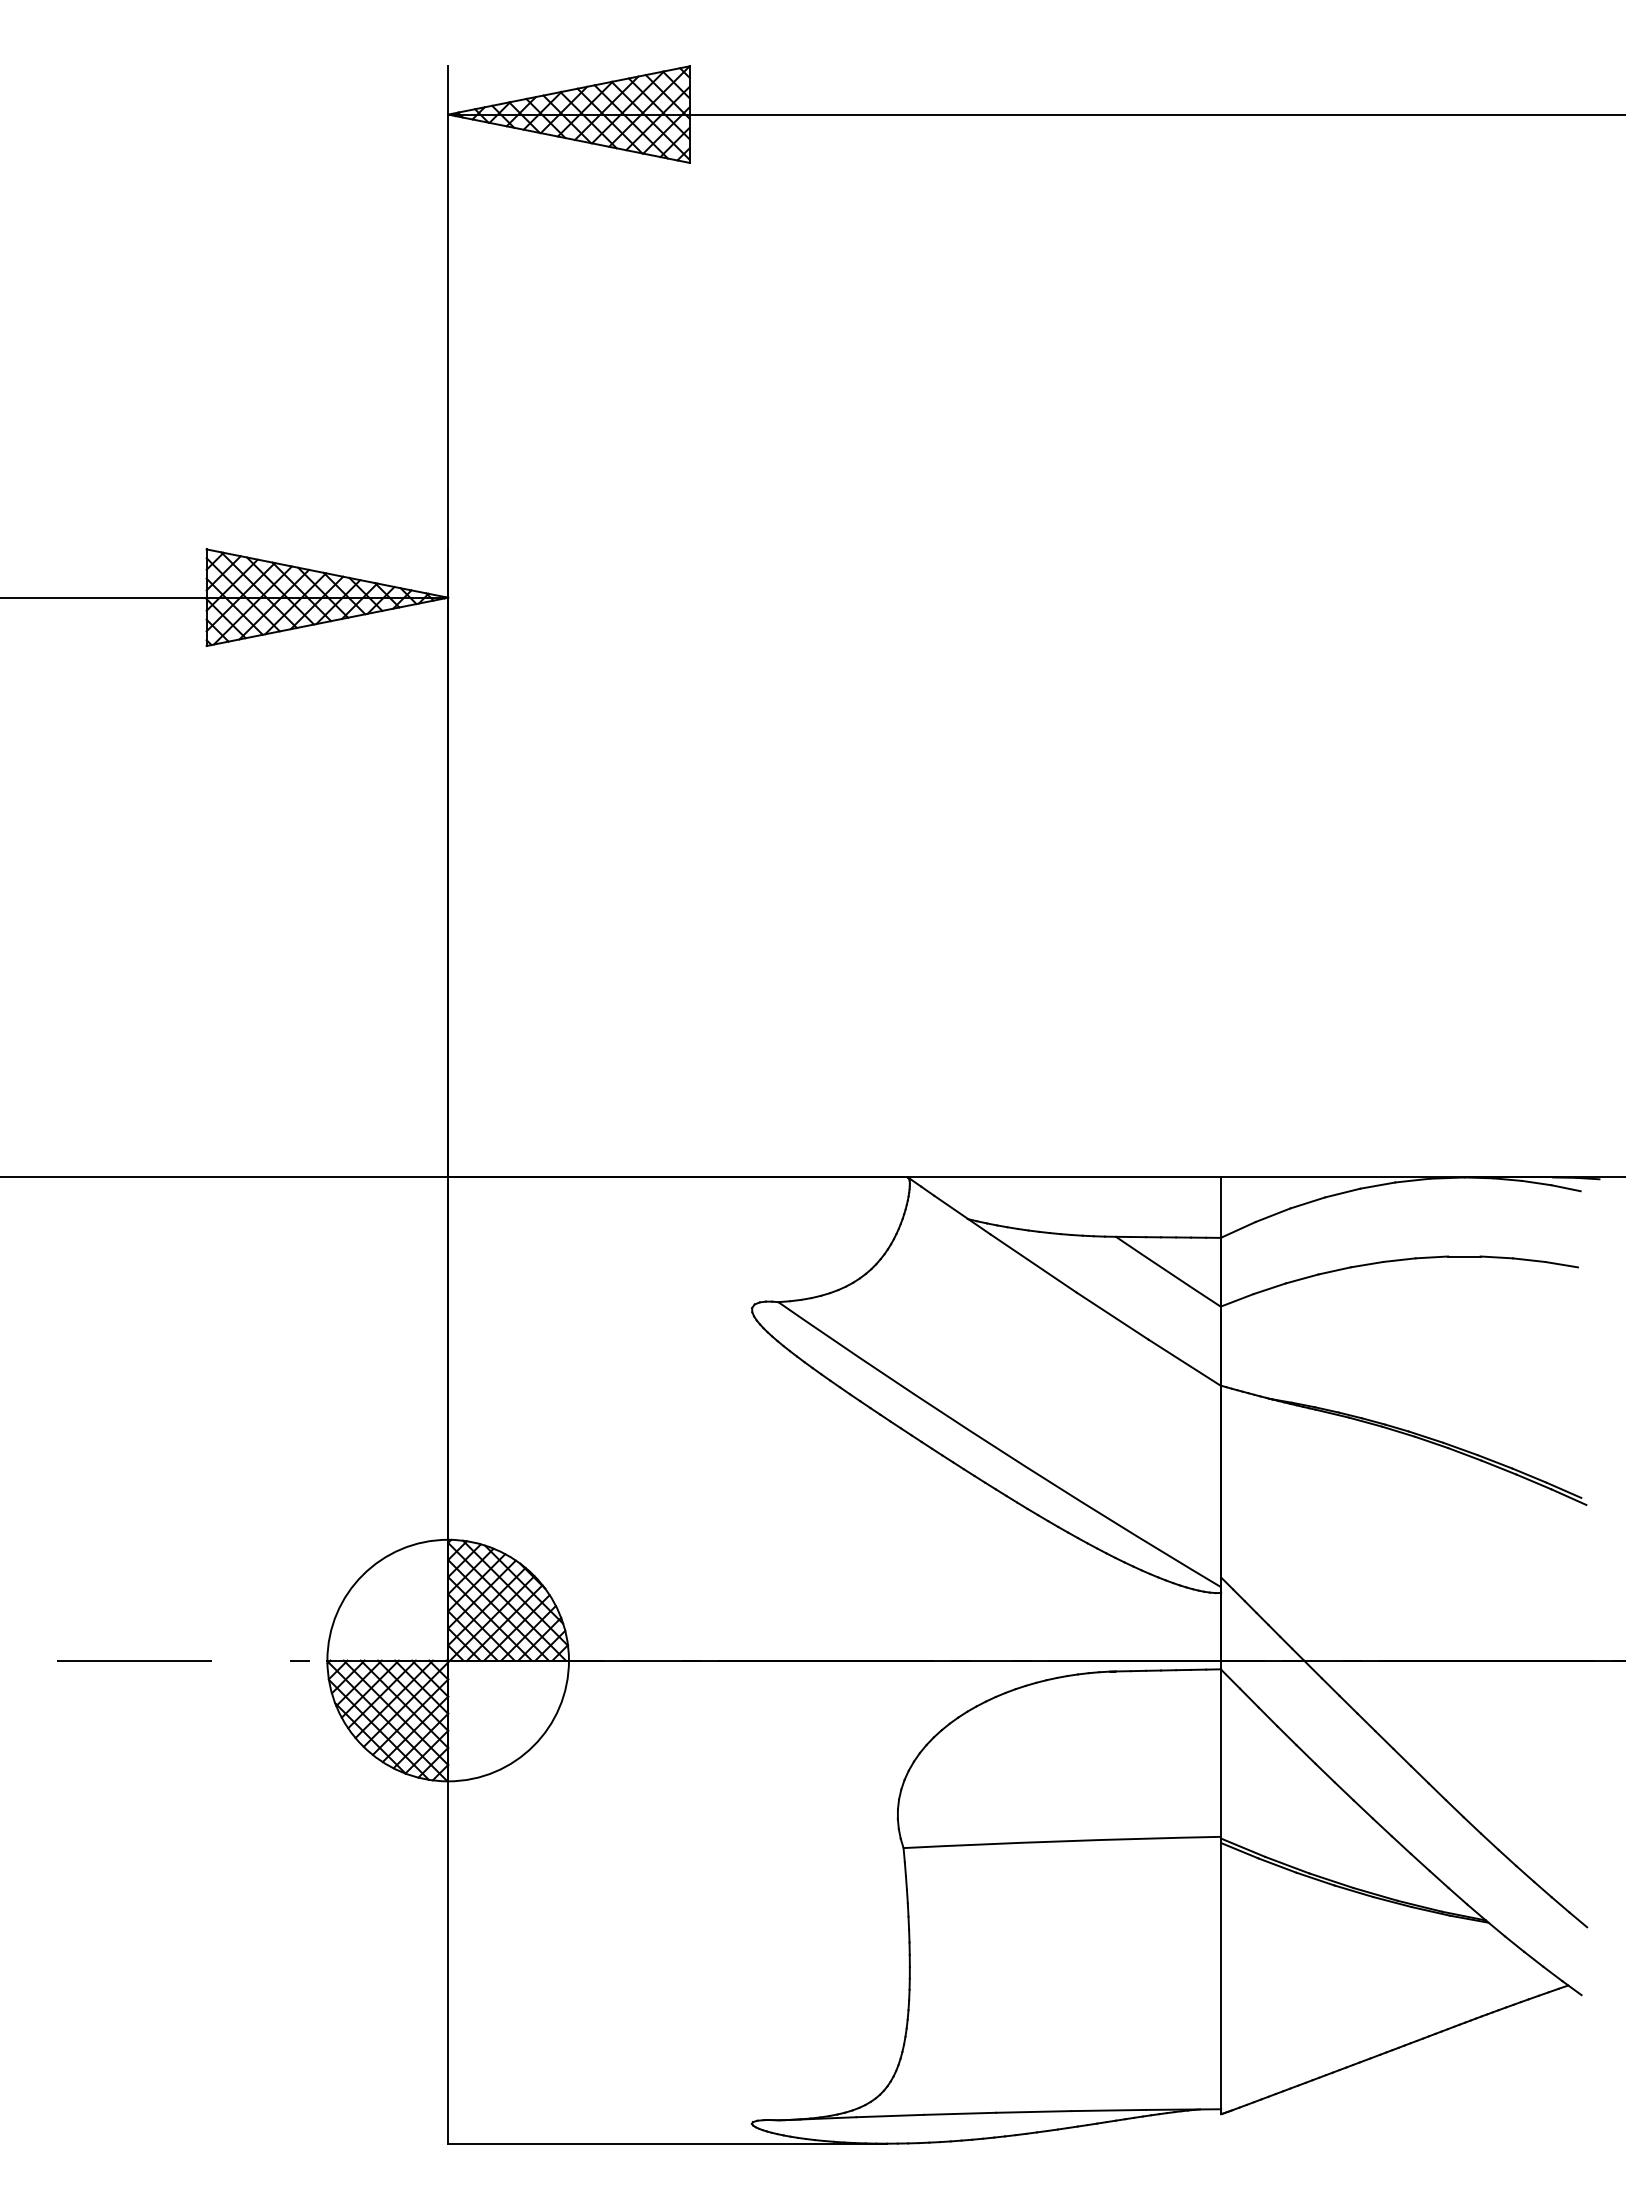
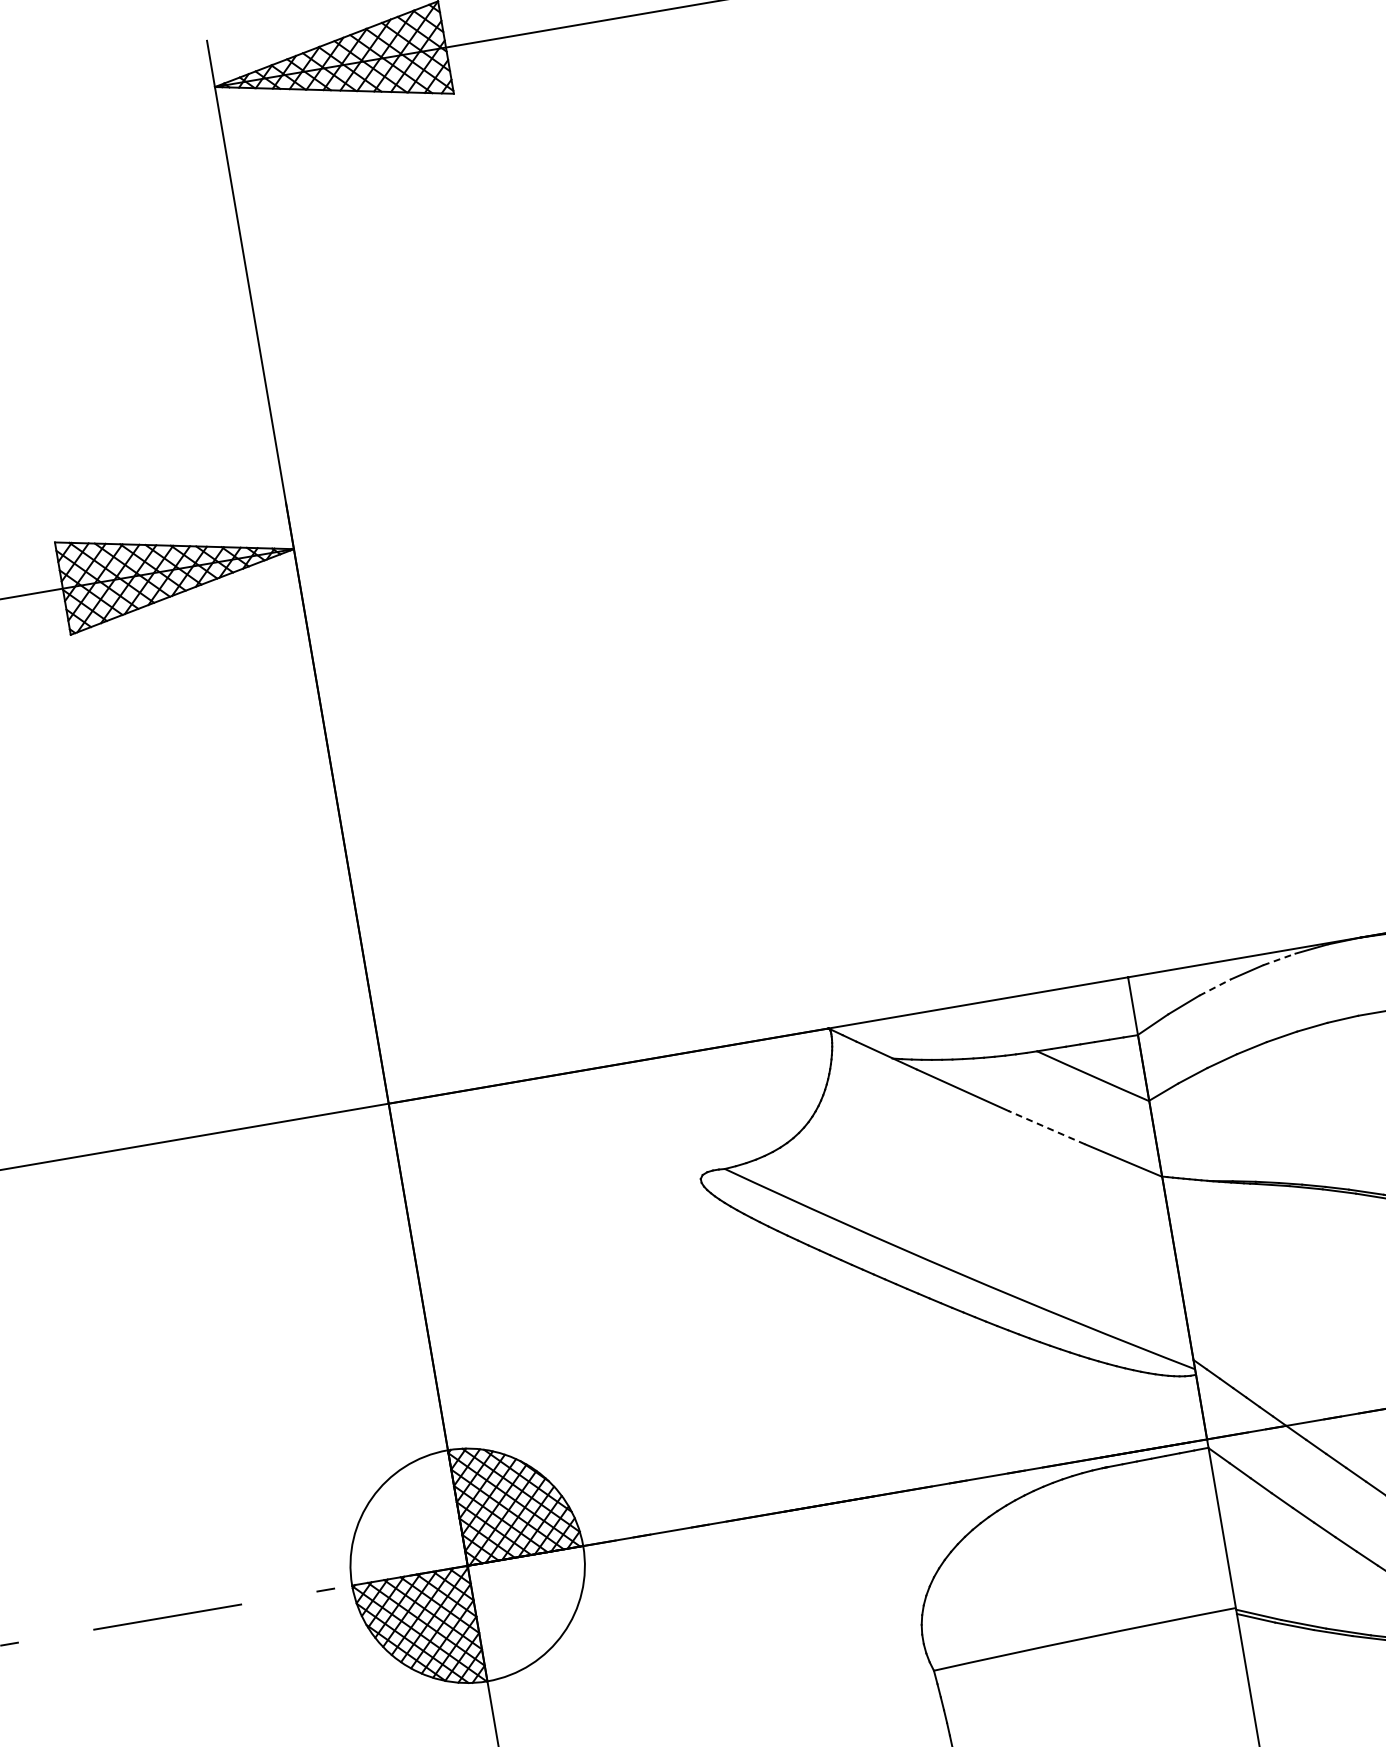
line: (1377, 1185) -> (1278, 959), solid -> dashed
line: (1308, 1202) -> (1215, 986), solid -> dashed
line: (1112, 1315) -> (1046, 1127), solid -> dashed

